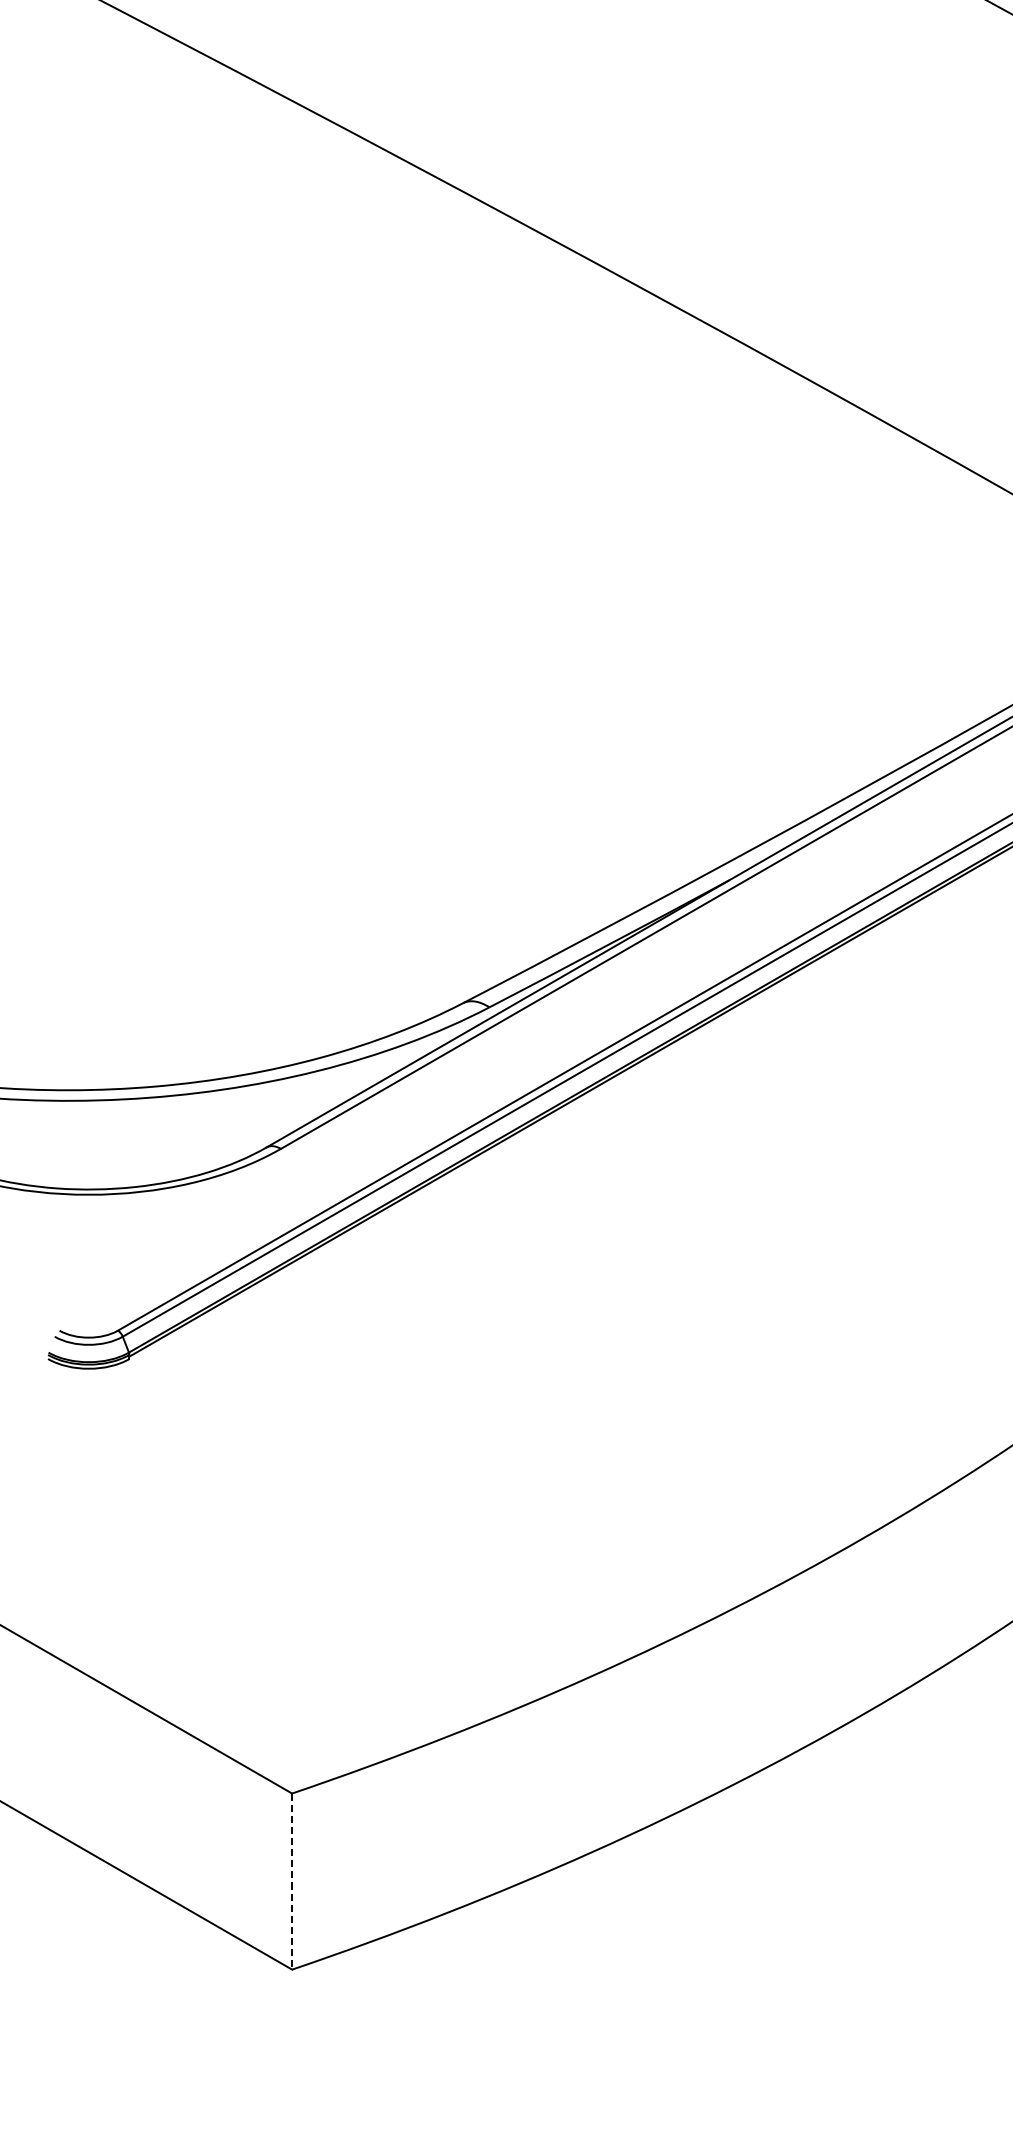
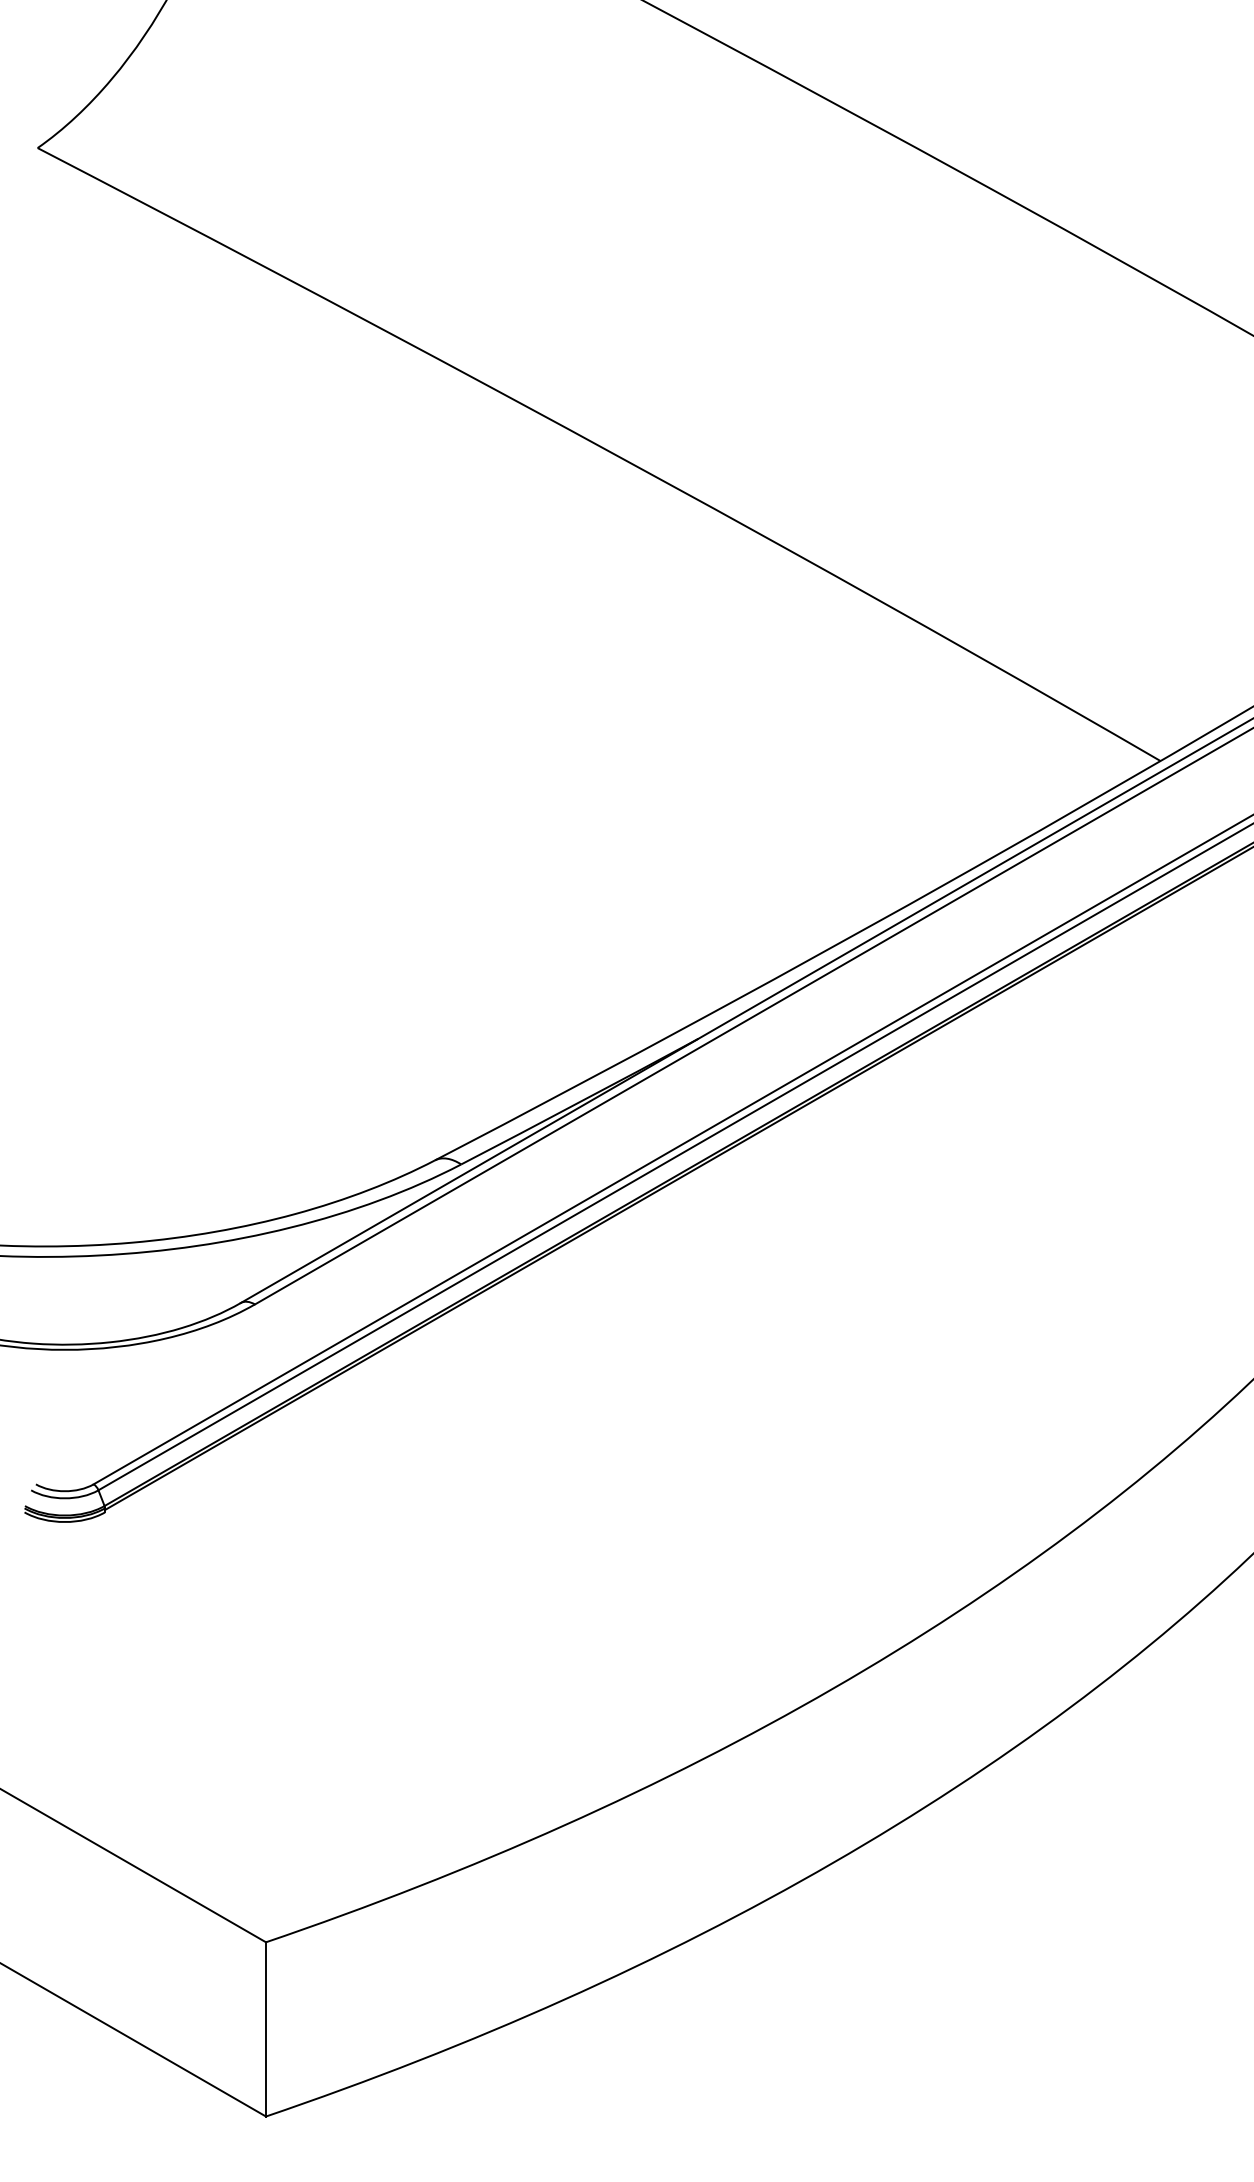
line: (292, 1881) -> (266, 2029), dashed -> solid

